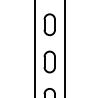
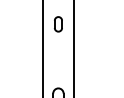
part: (49, 24) -> (58, 24), size x0.7
part: (49, 61) -> (58, 61), removed

